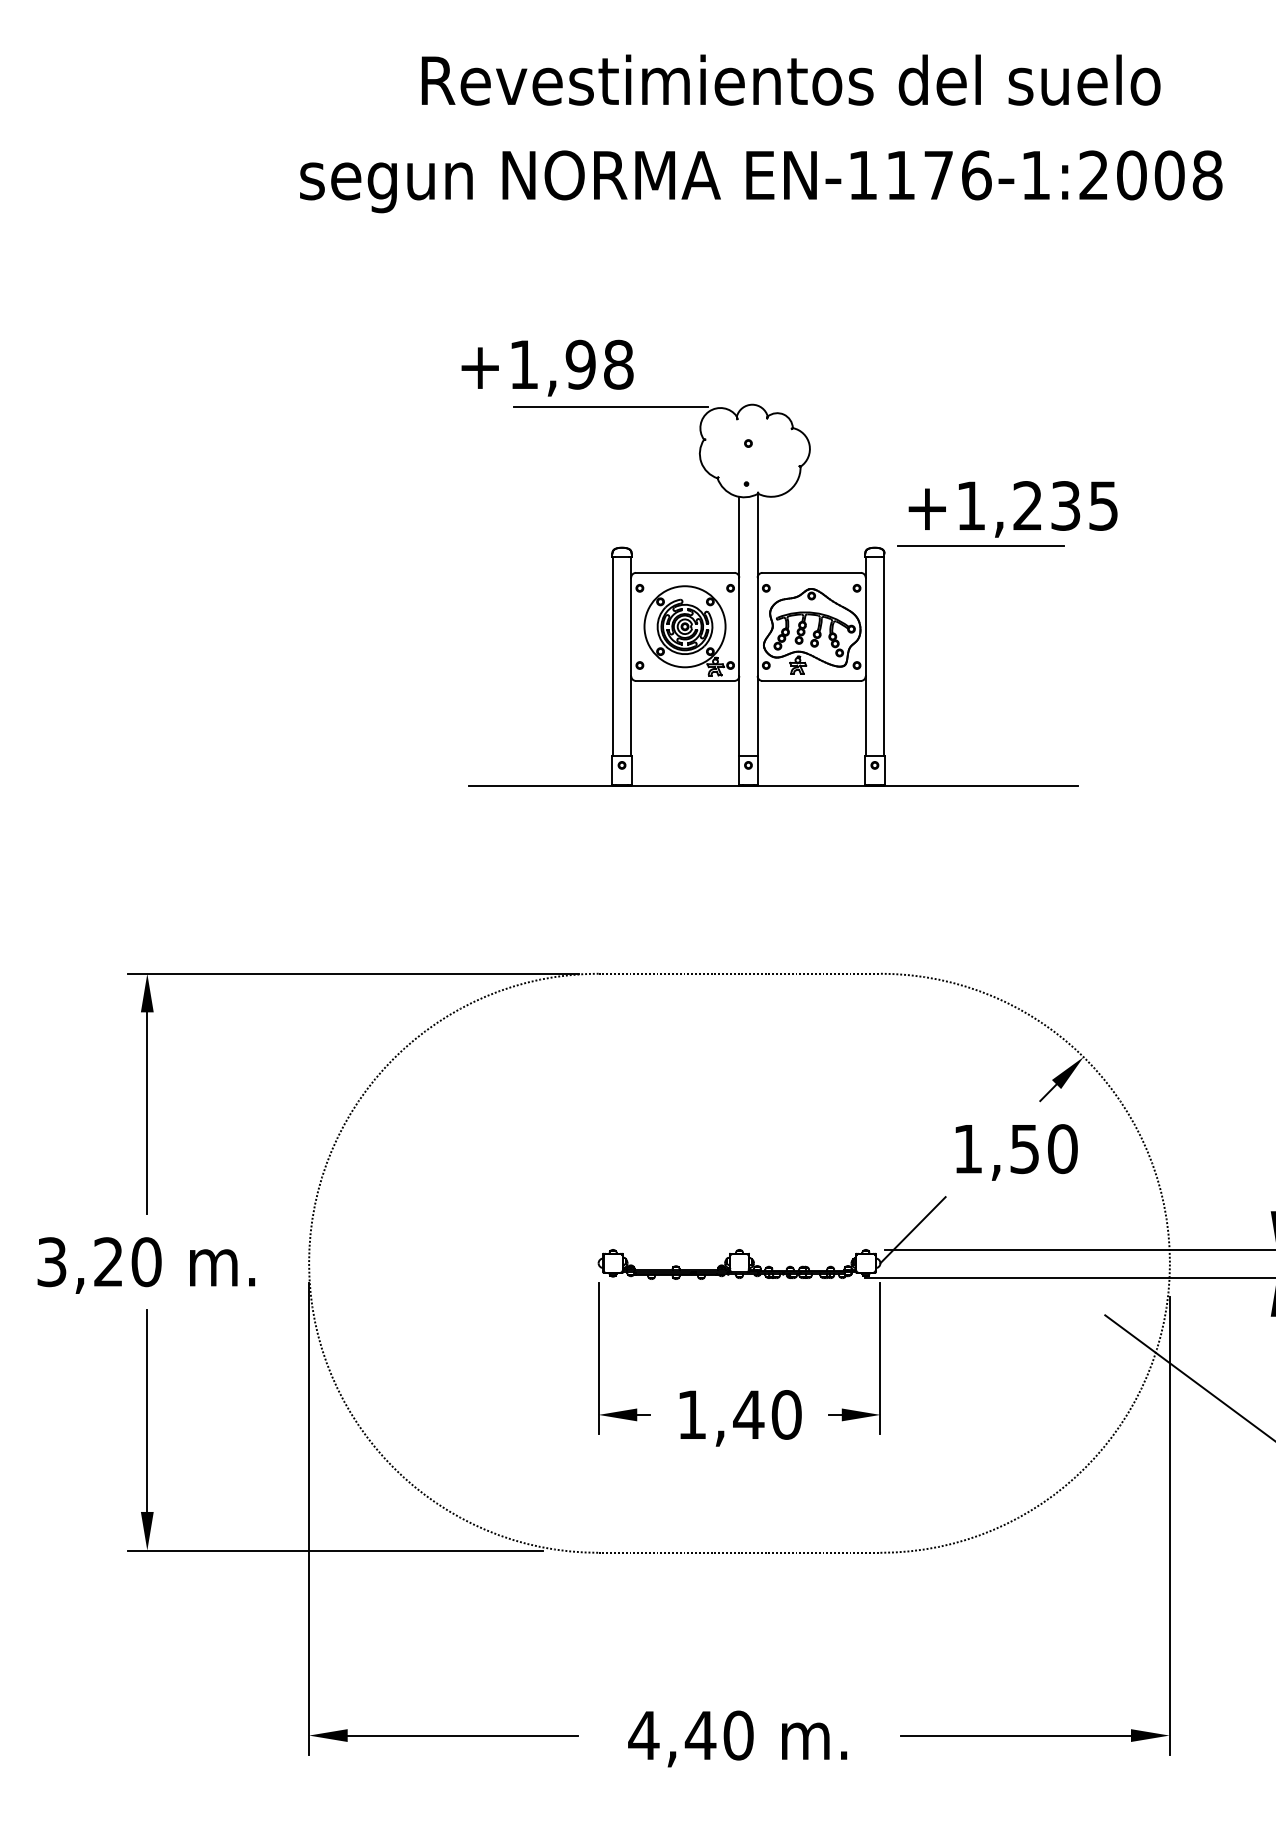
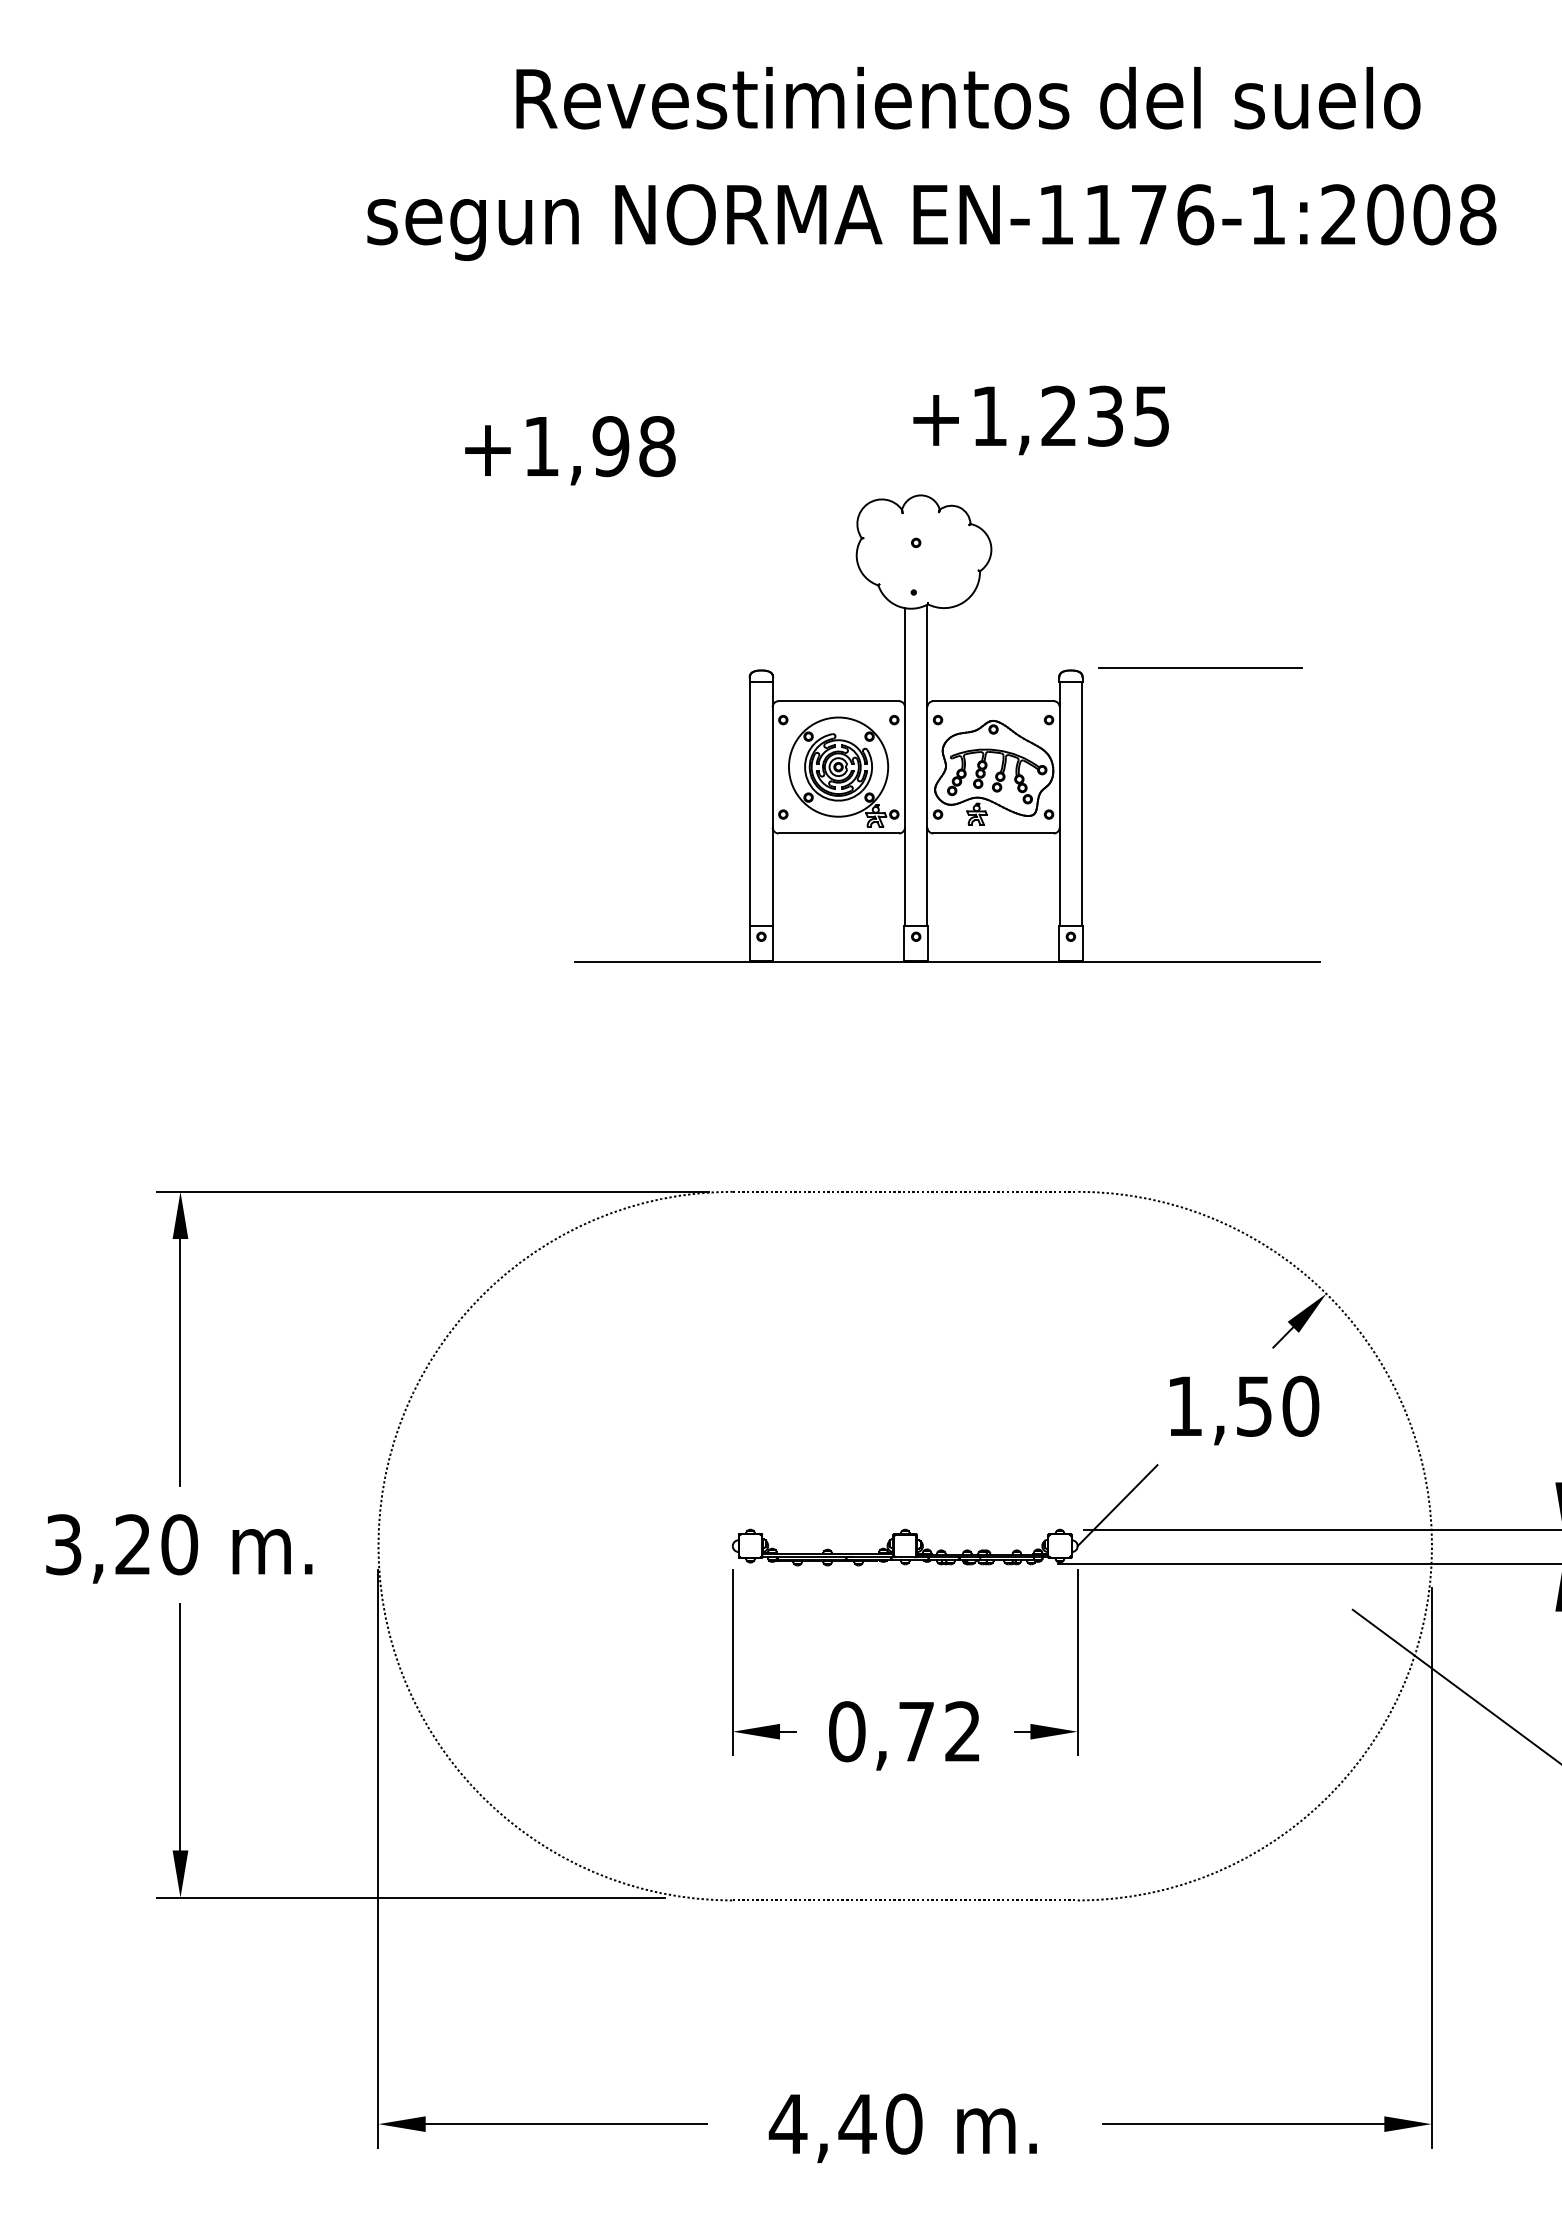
text: (547, 368) -> (570, 450), moved
line: (610, 407) -> (747, 498), removed
text: (1012, 509) -> (1040, 420), moved
text: (739, 1414) -> (905, 1731), 1,40 -> 0,72

